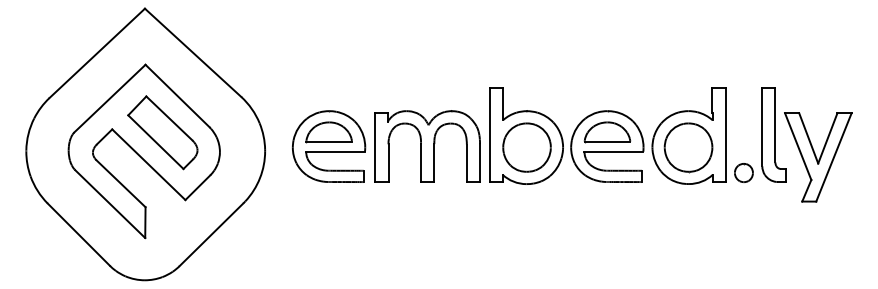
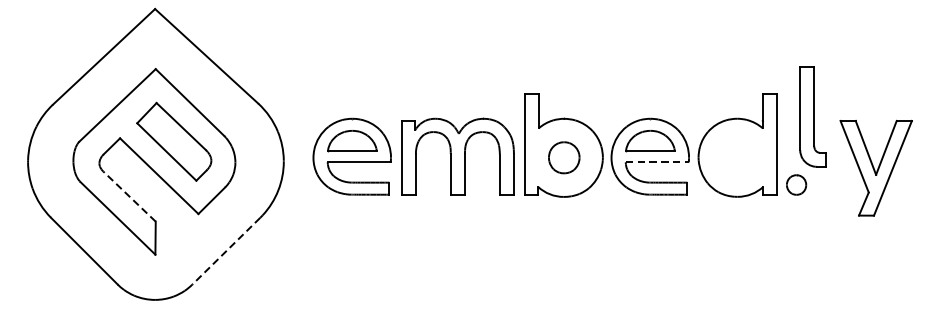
part: (773, 134) -> (812, 115), moved
part: (526, 147) -> (563, 157), size x0.6
part: (688, 147) -> (737, 157), removed
line: (614, 151) -> (657, 161), solid -> dashed
line: (121, 183) -> (129, 196), solid -> dashed
line: (211, 234) -> (226, 250), solid -> dashed

